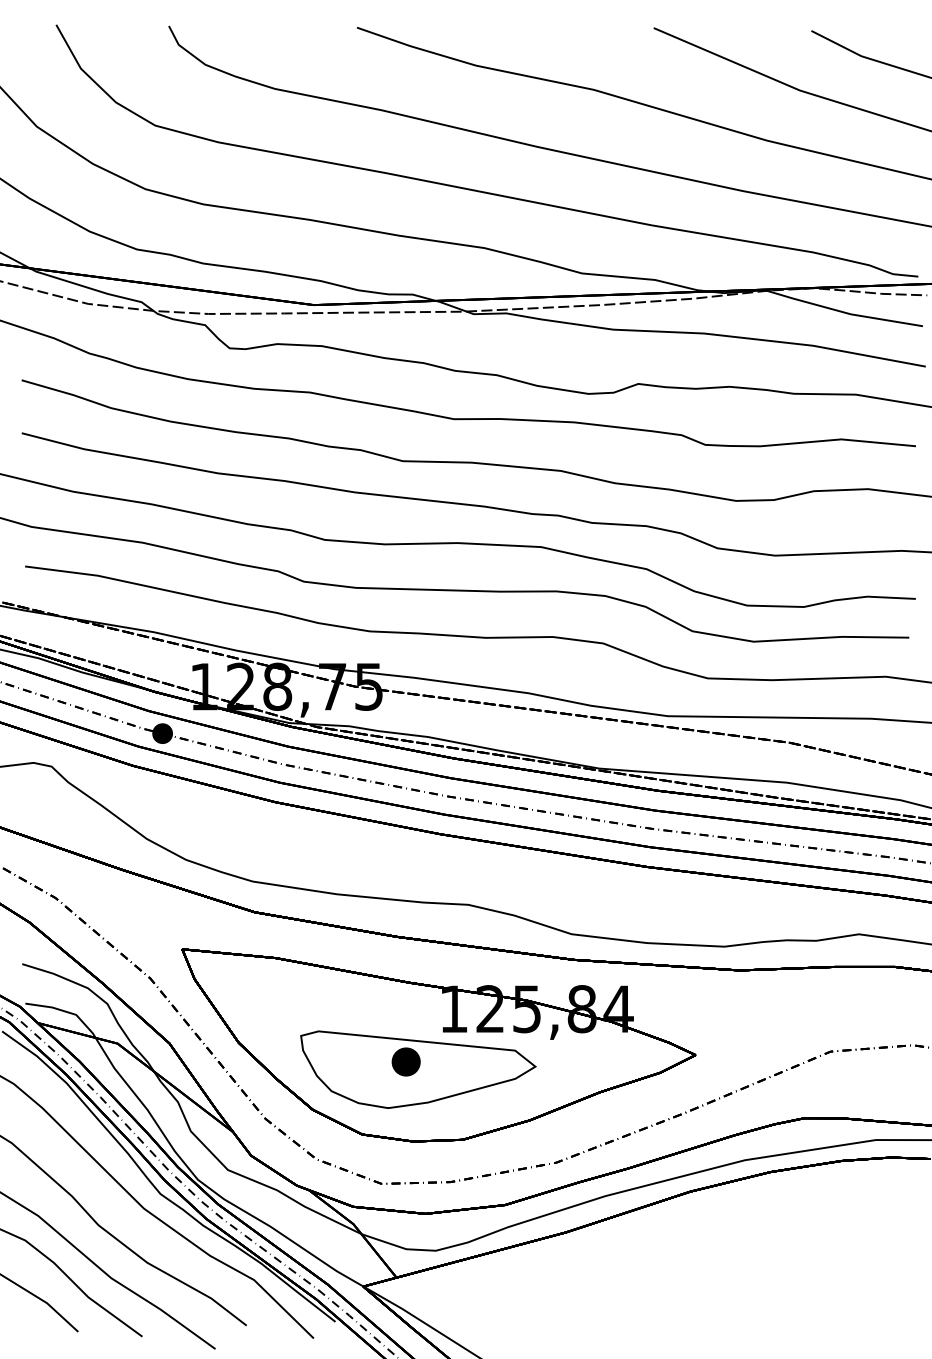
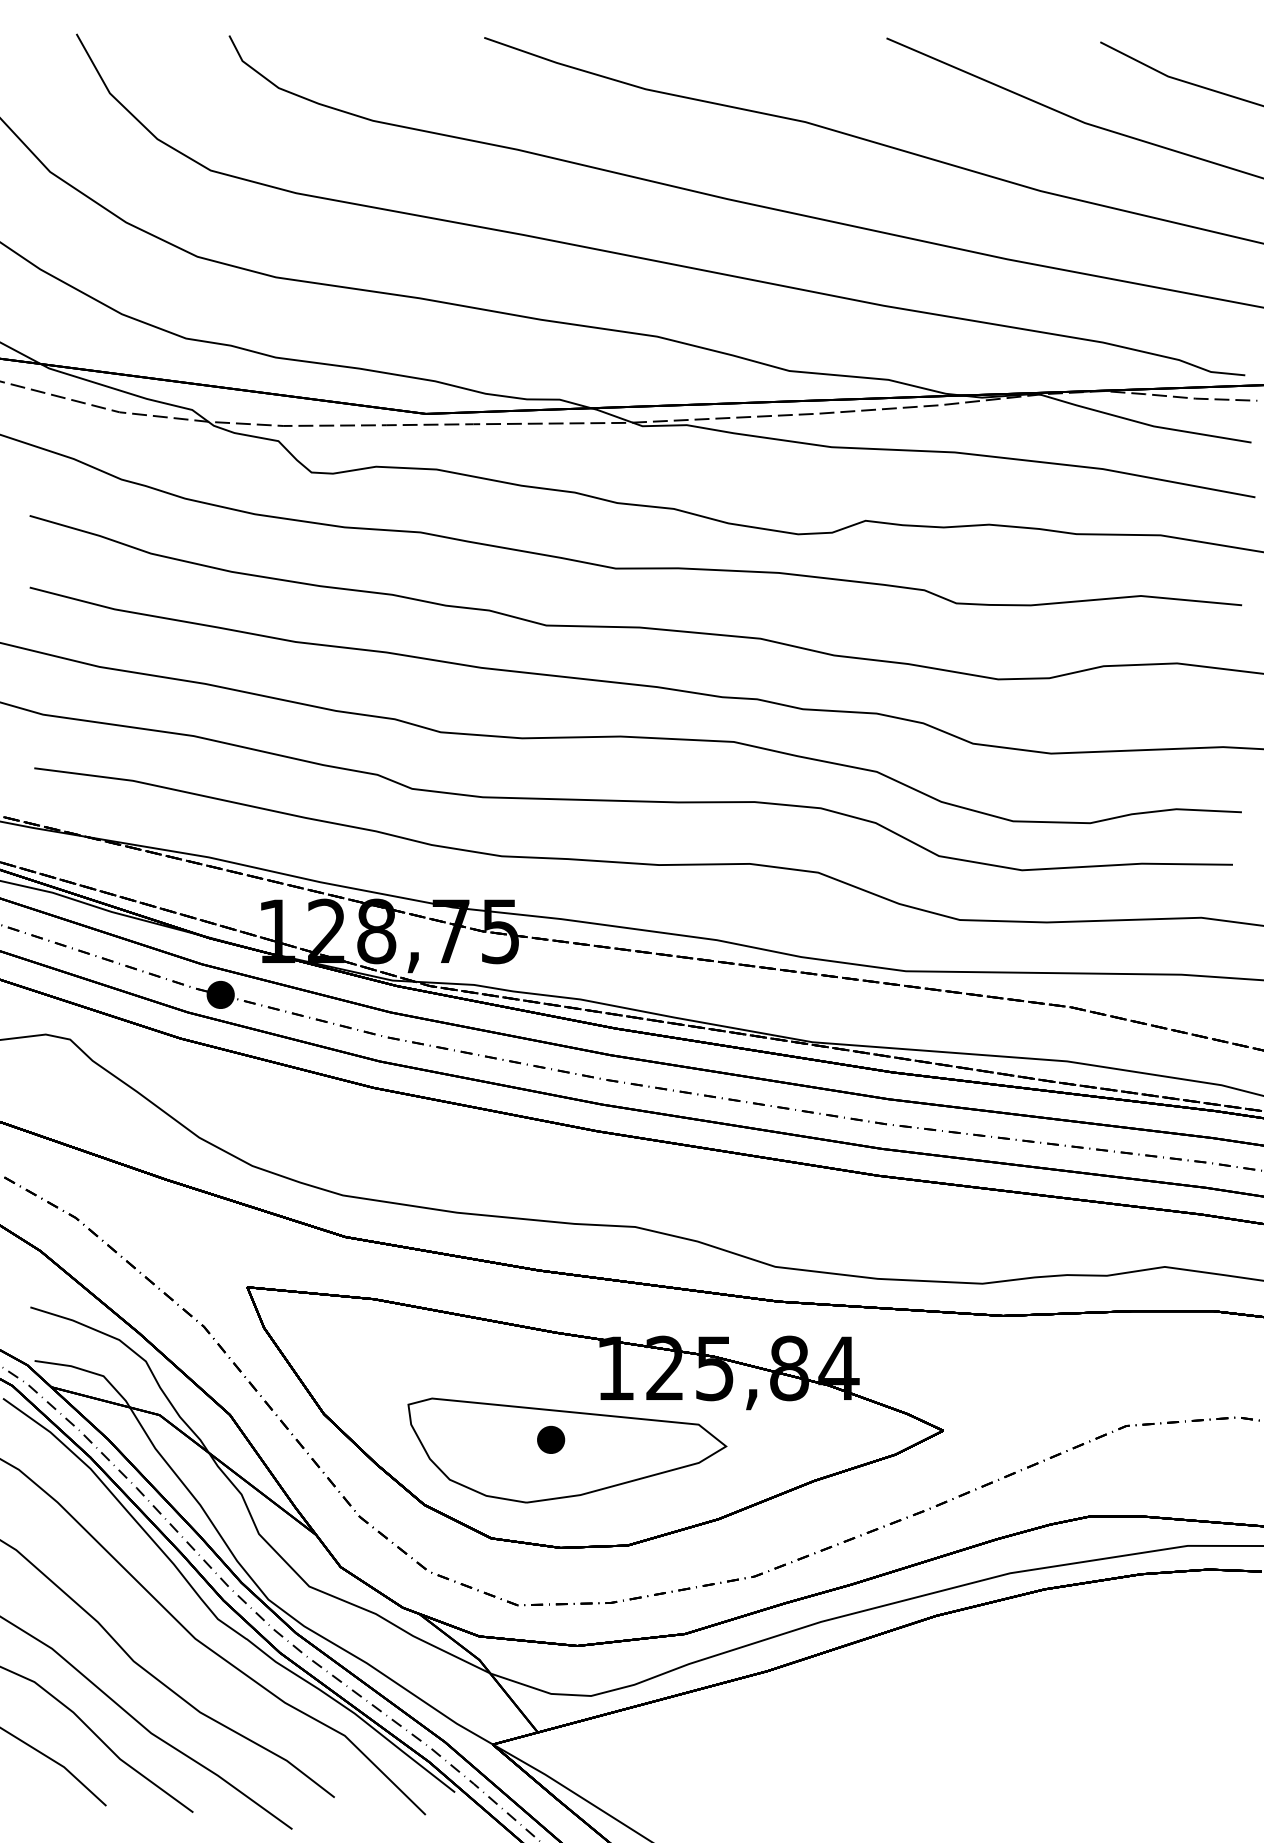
part: (406, 1061) -> (551, 1439), size x0.71

